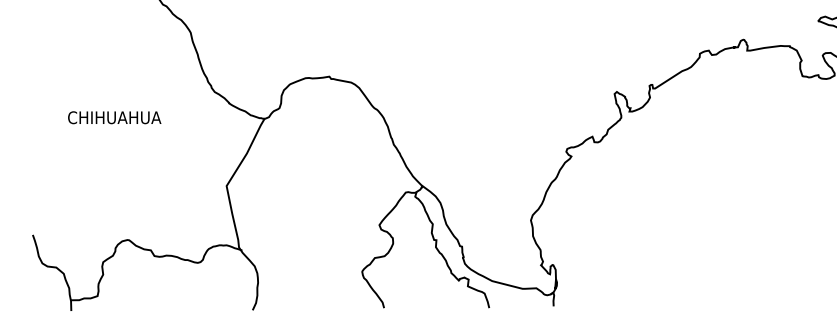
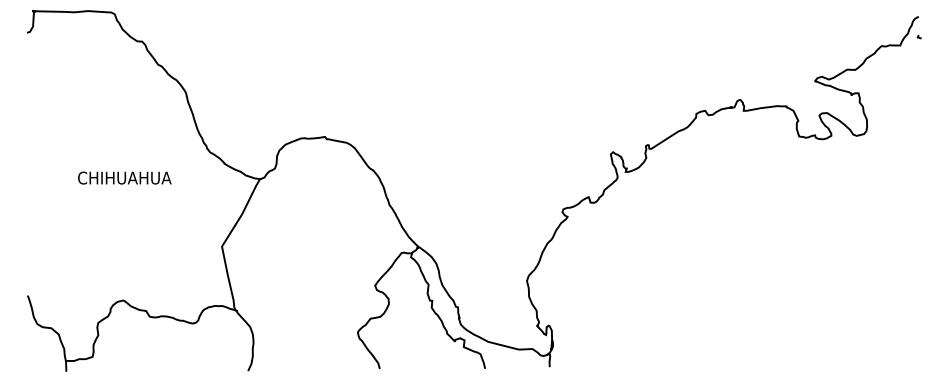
text: (114, 117) -> (124, 177), moved

